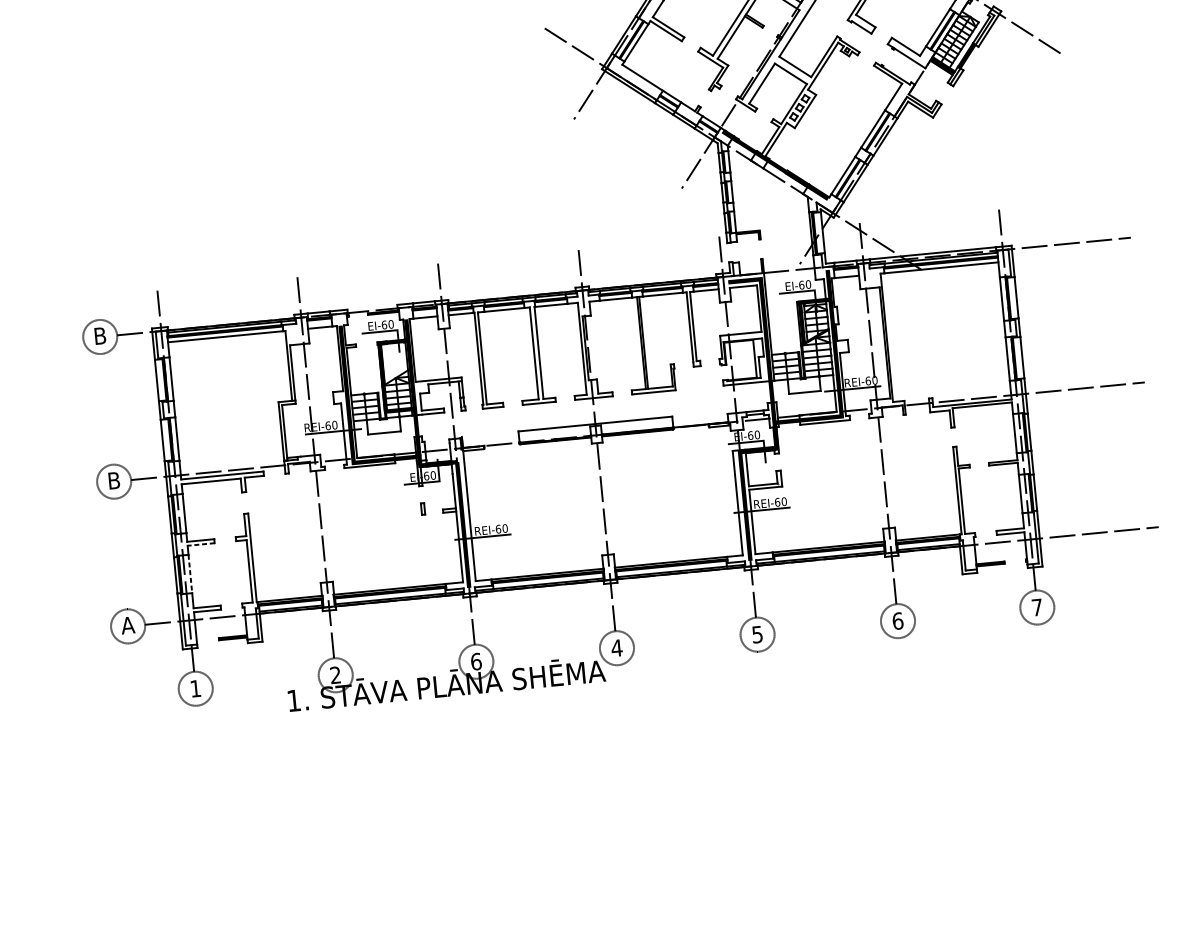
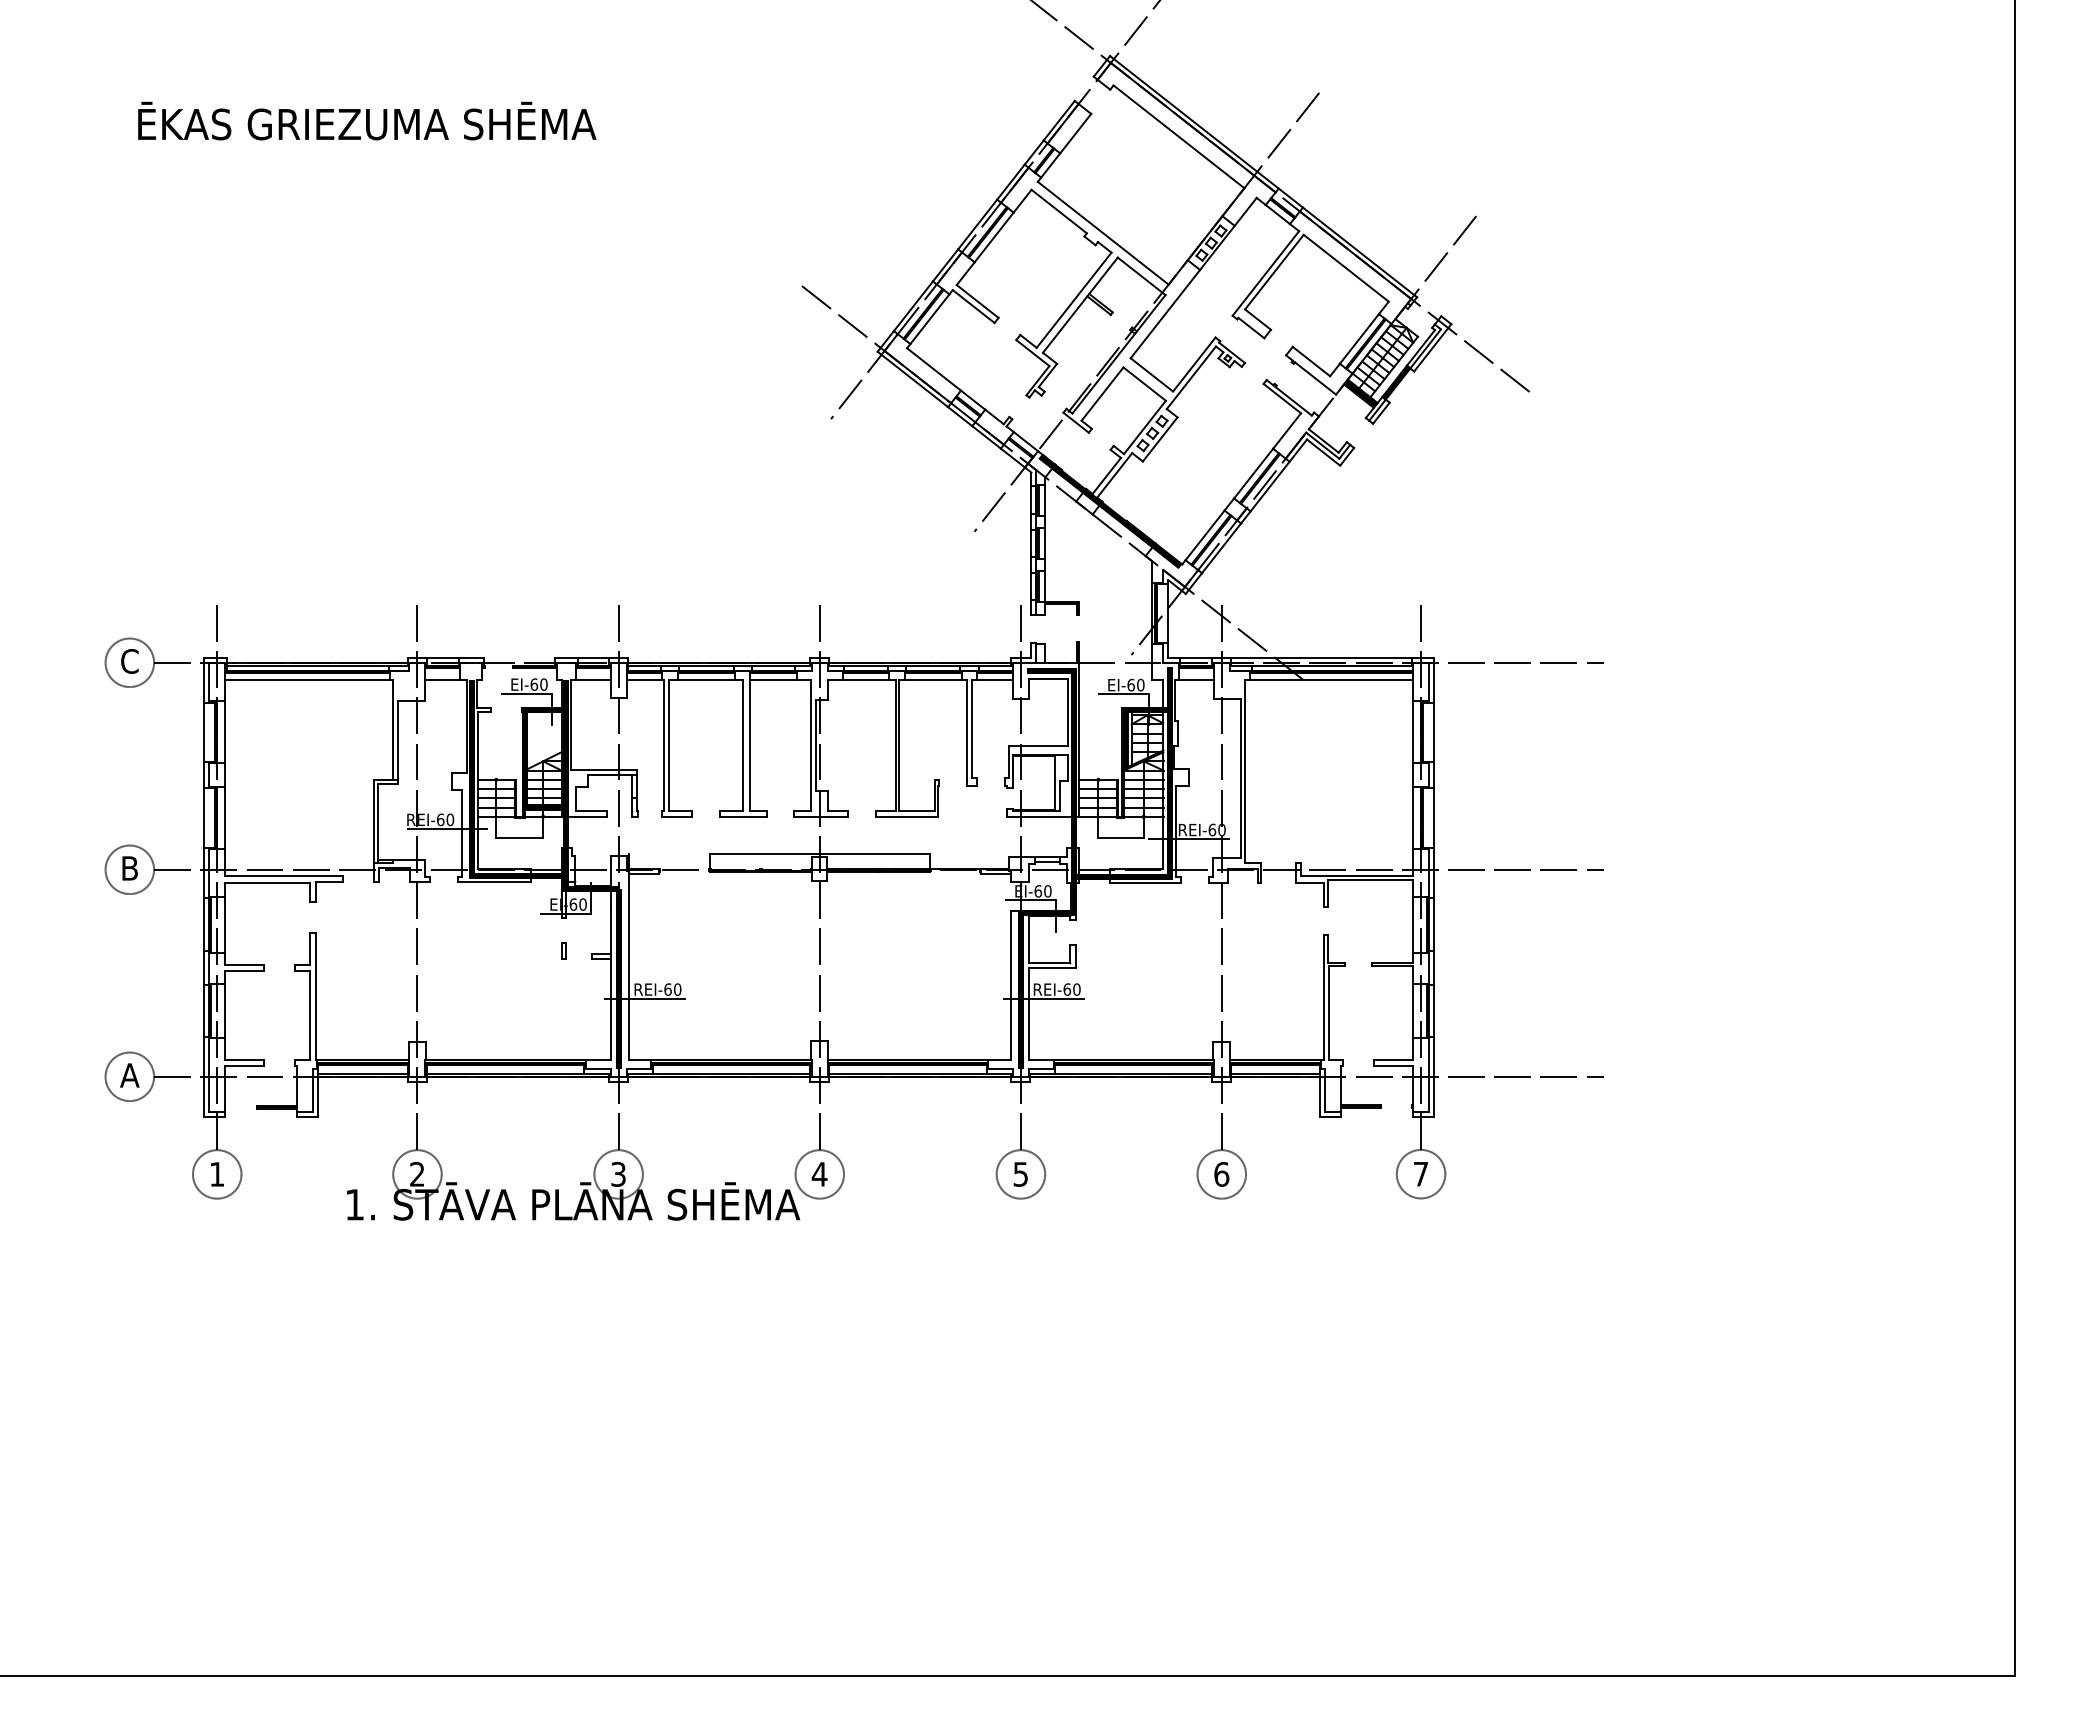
text: (99, 336) -> (129, 661), B -> C
line: (201, 544) -> (244, 970), dashed -> solid
line: (190, 574) -> (225, 1011), dashed -> solid
text: (476, 661) -> (618, 1173), 6 -> 3

